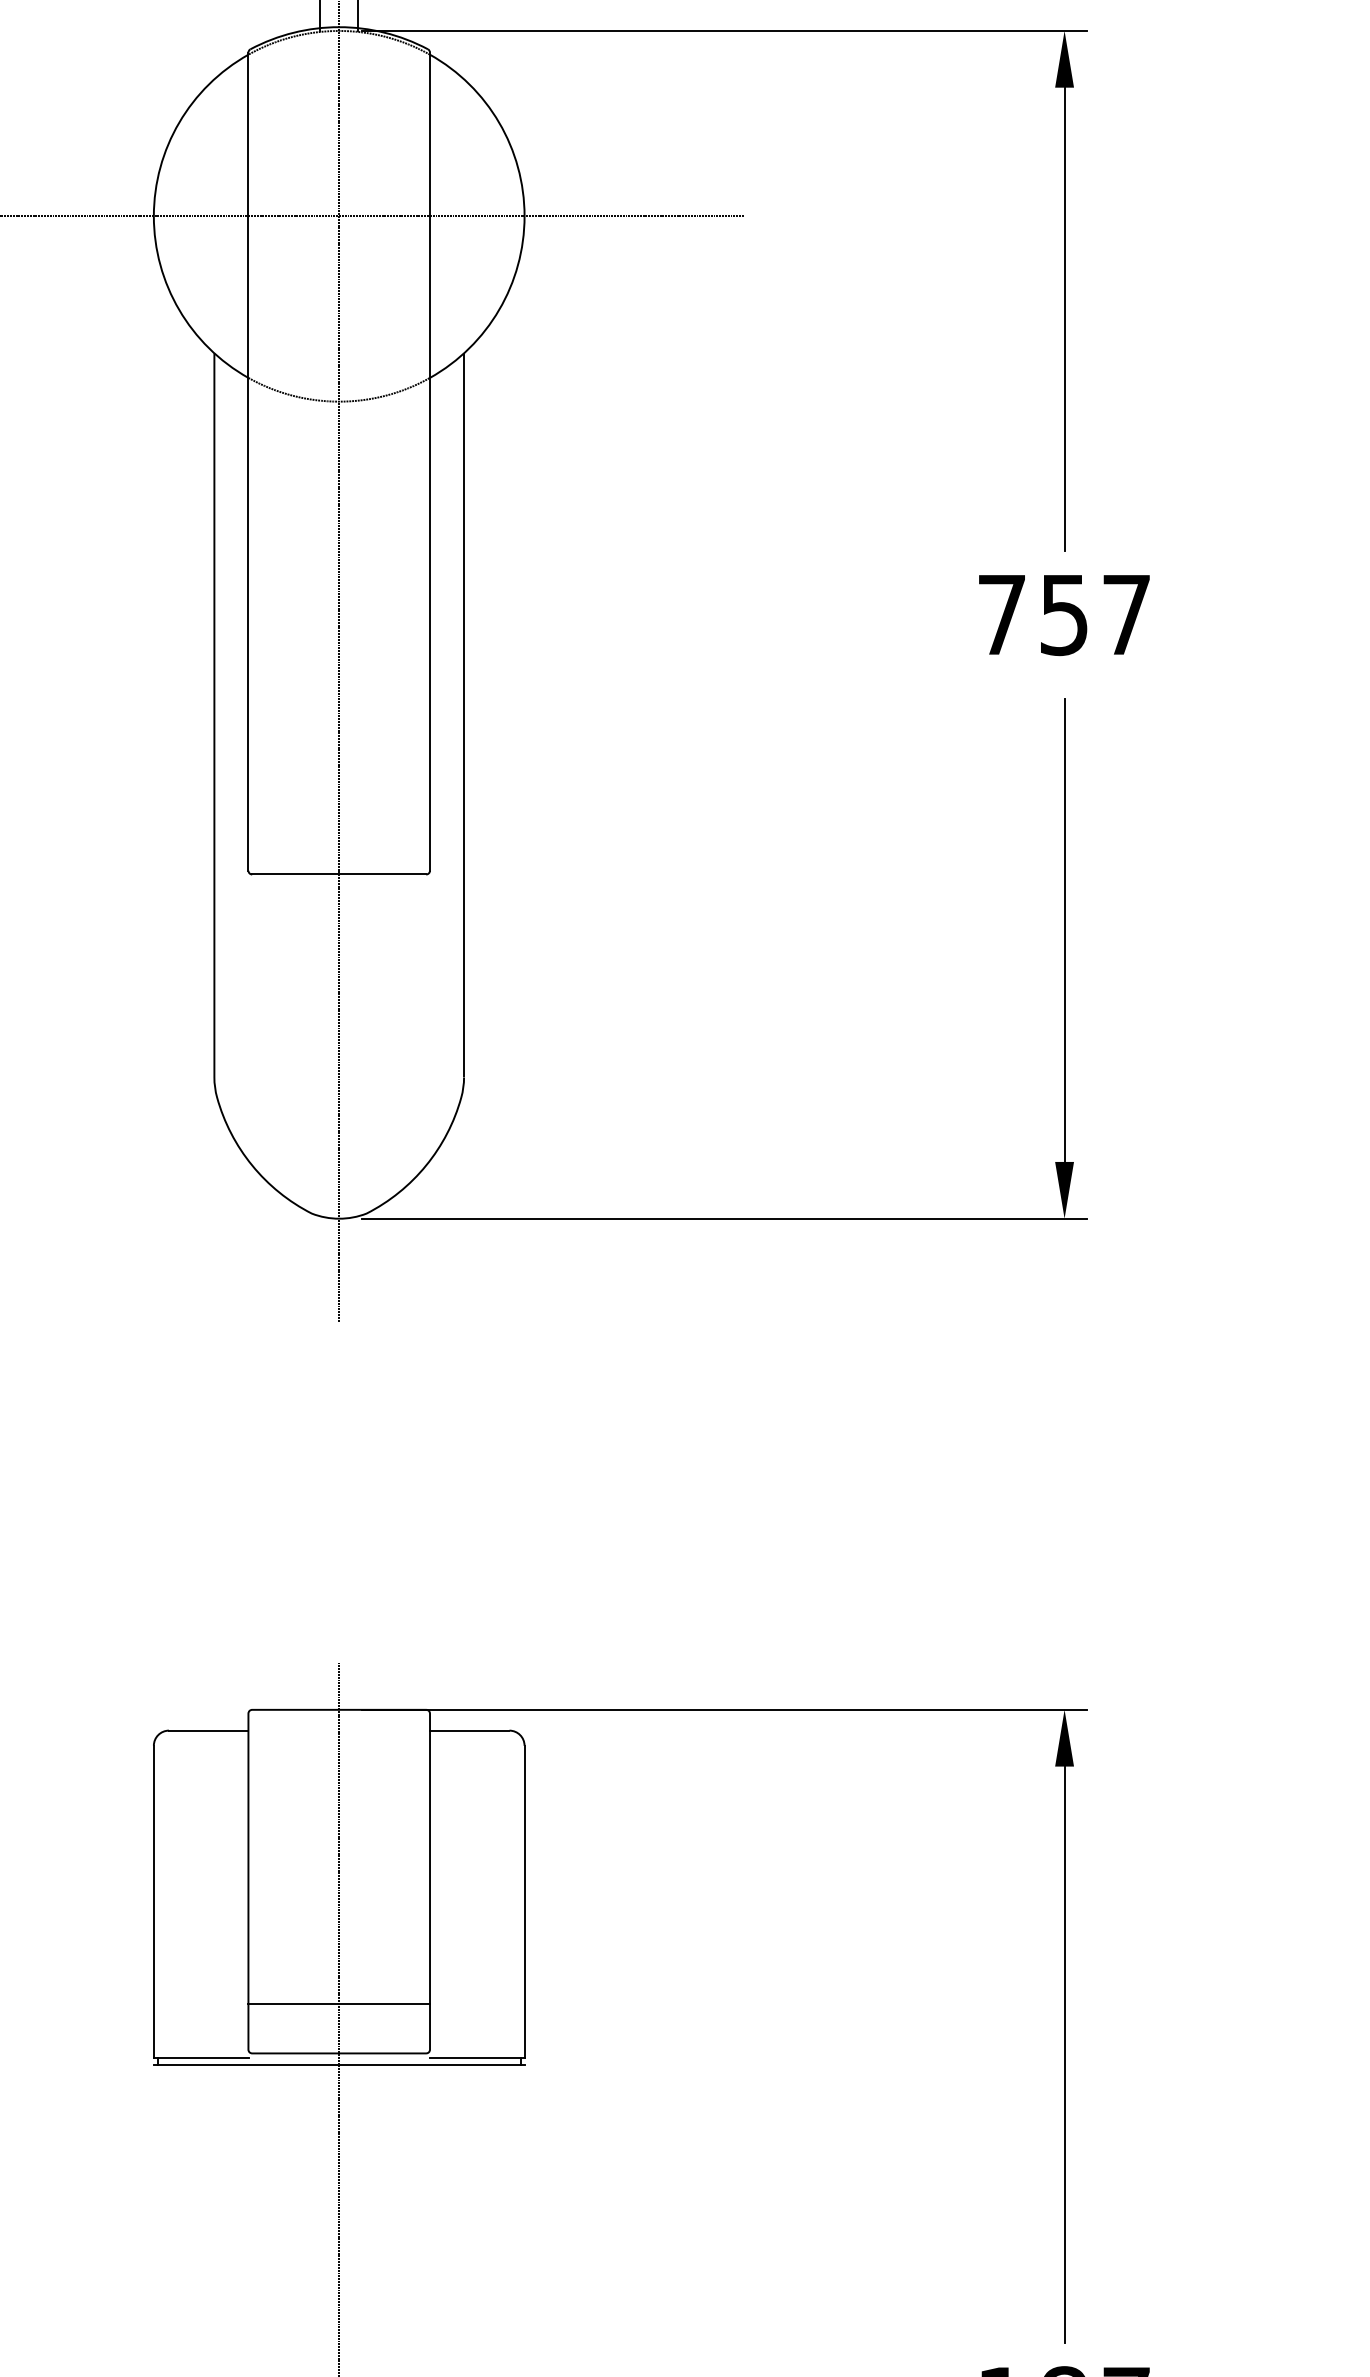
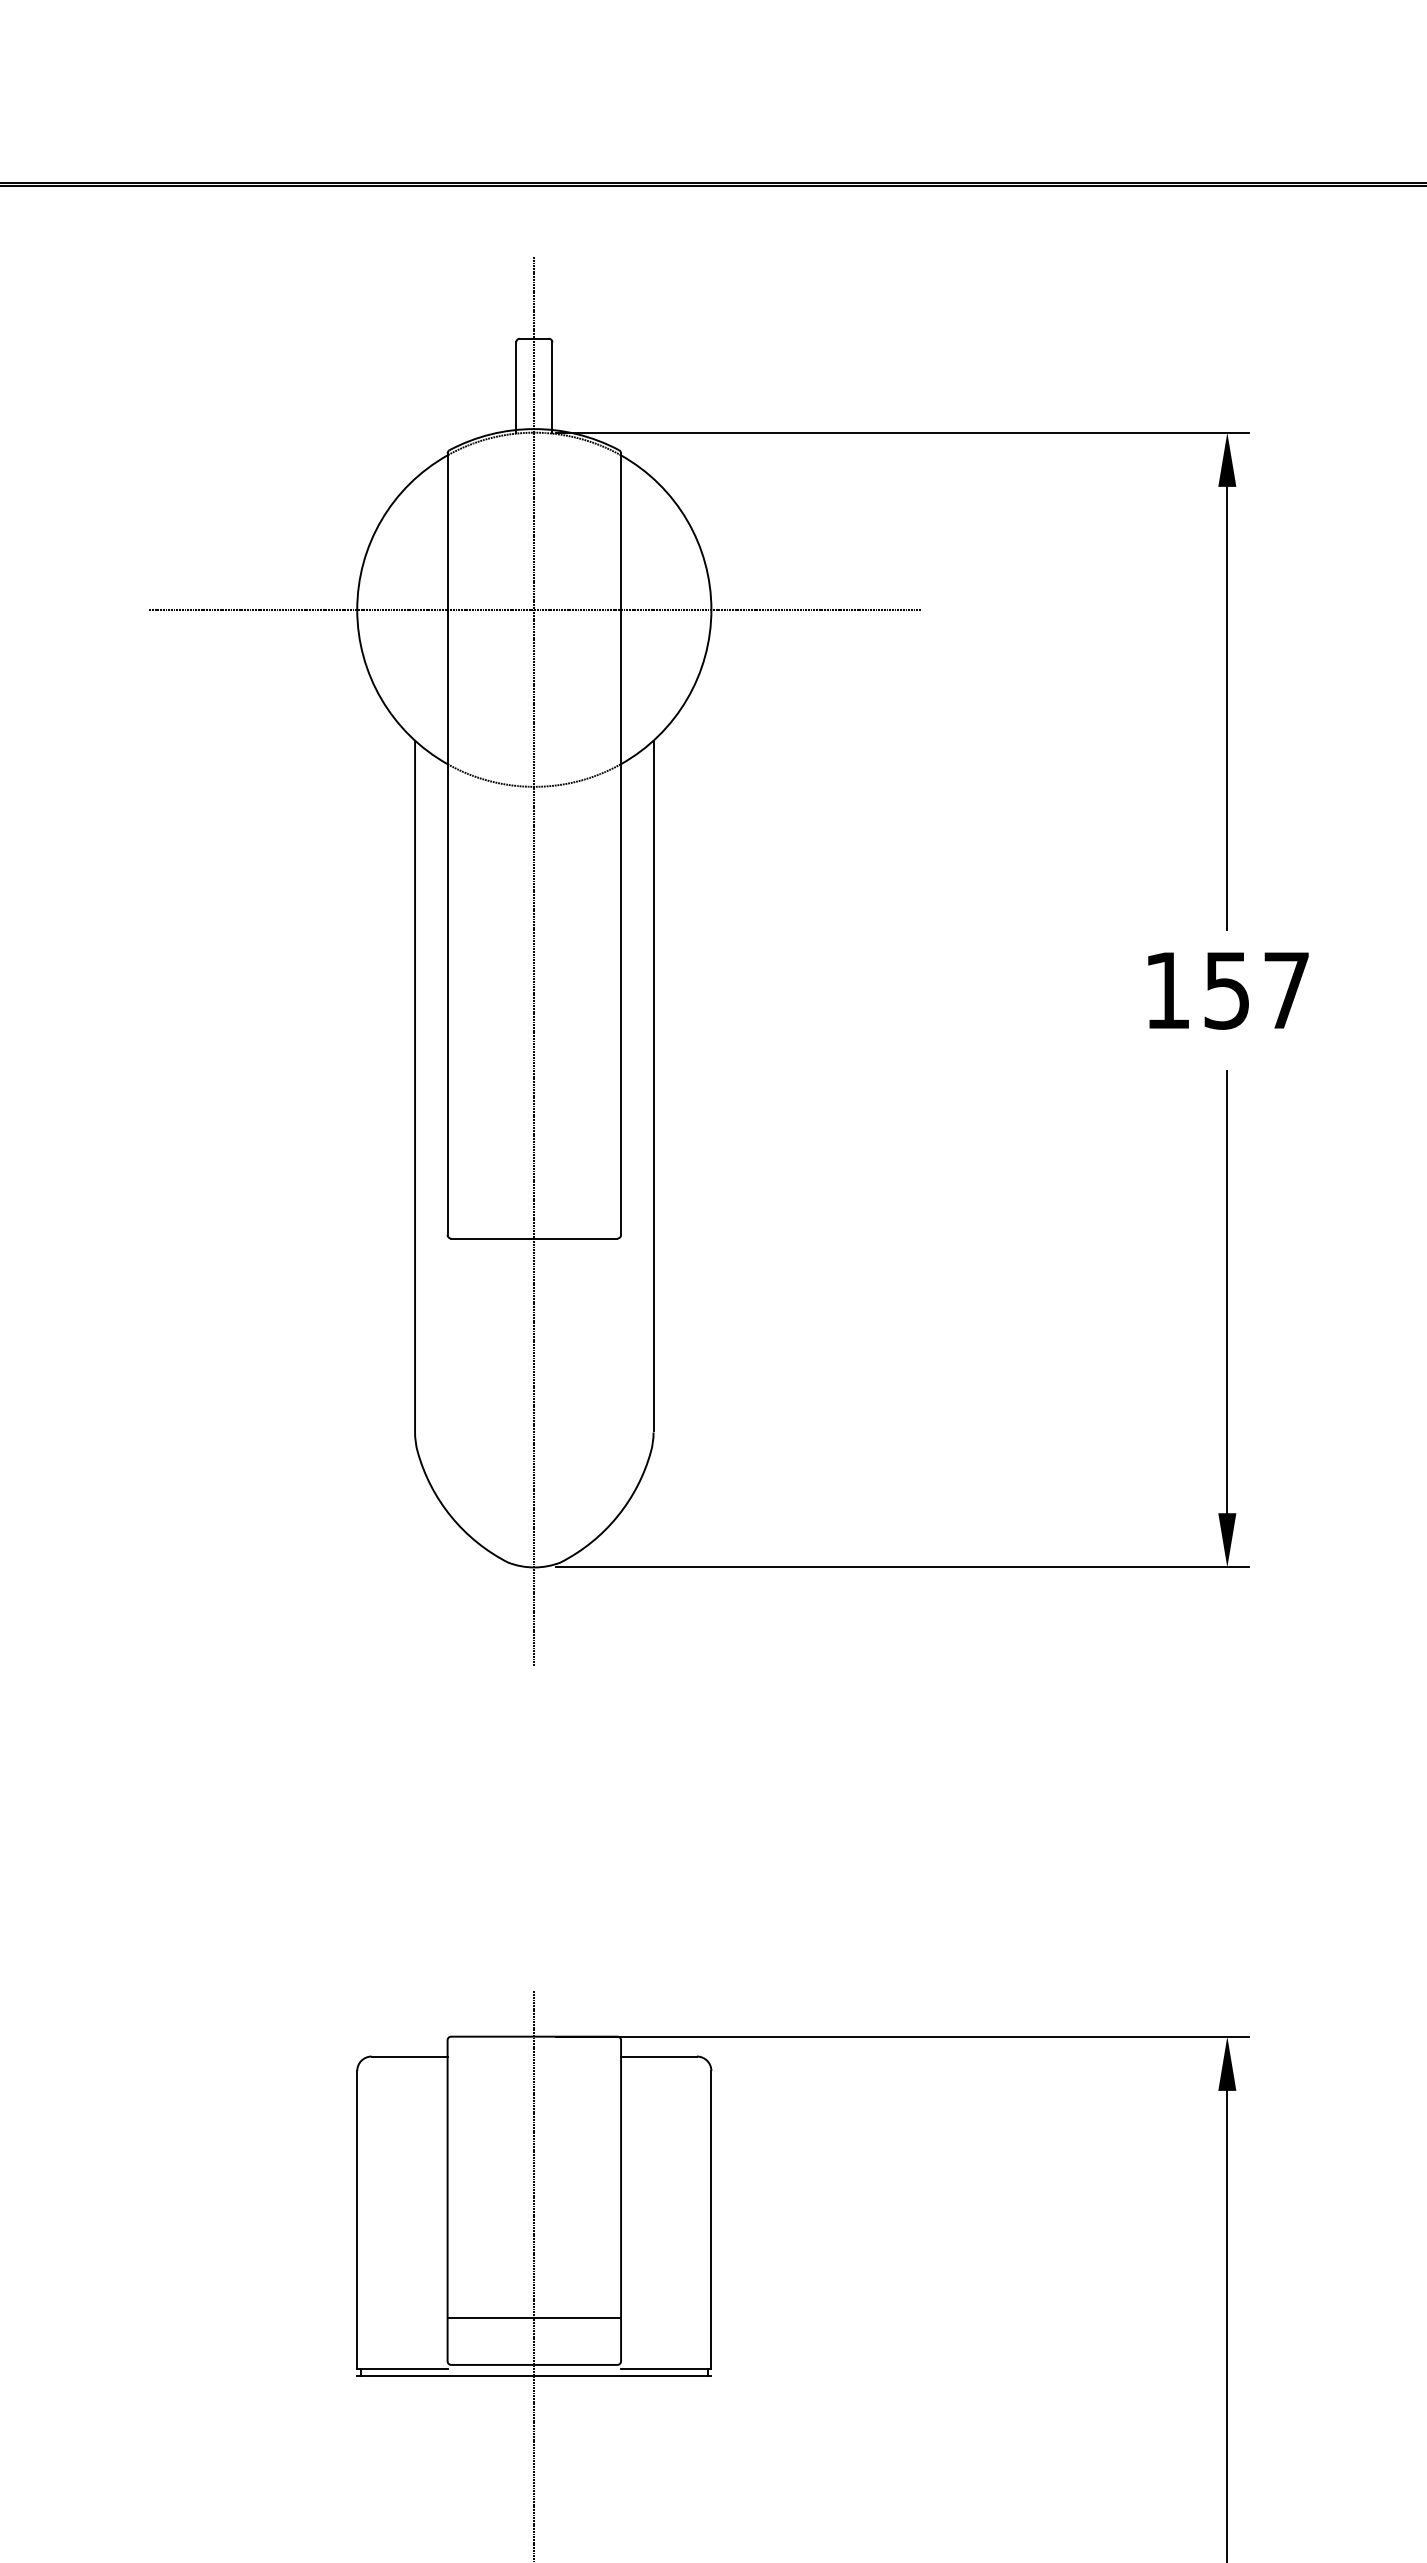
text: (1001, 614) -> (1167, 990), 757 -> 157

